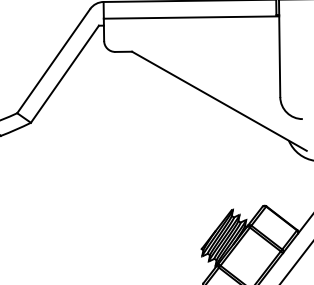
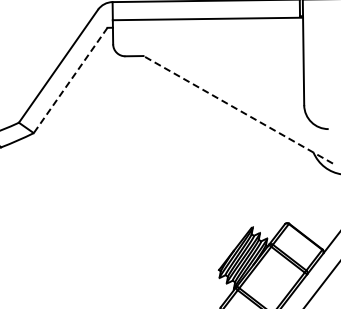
line: (64, 74) -> (70, 80), solid -> dashed
line: (219, 101) -> (238, 109), solid -> dashed

